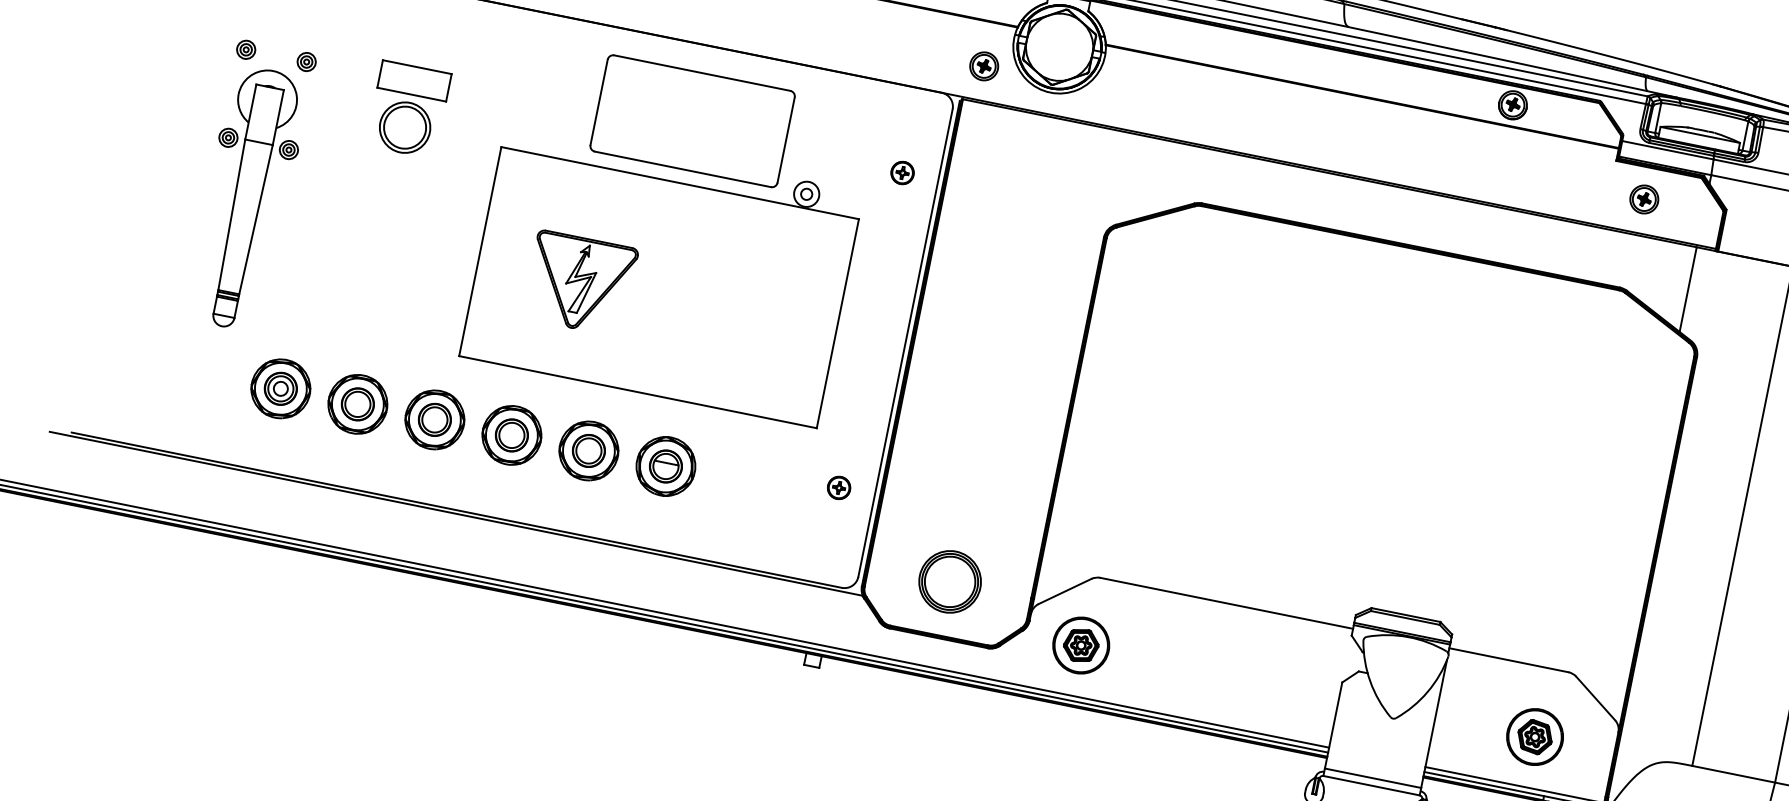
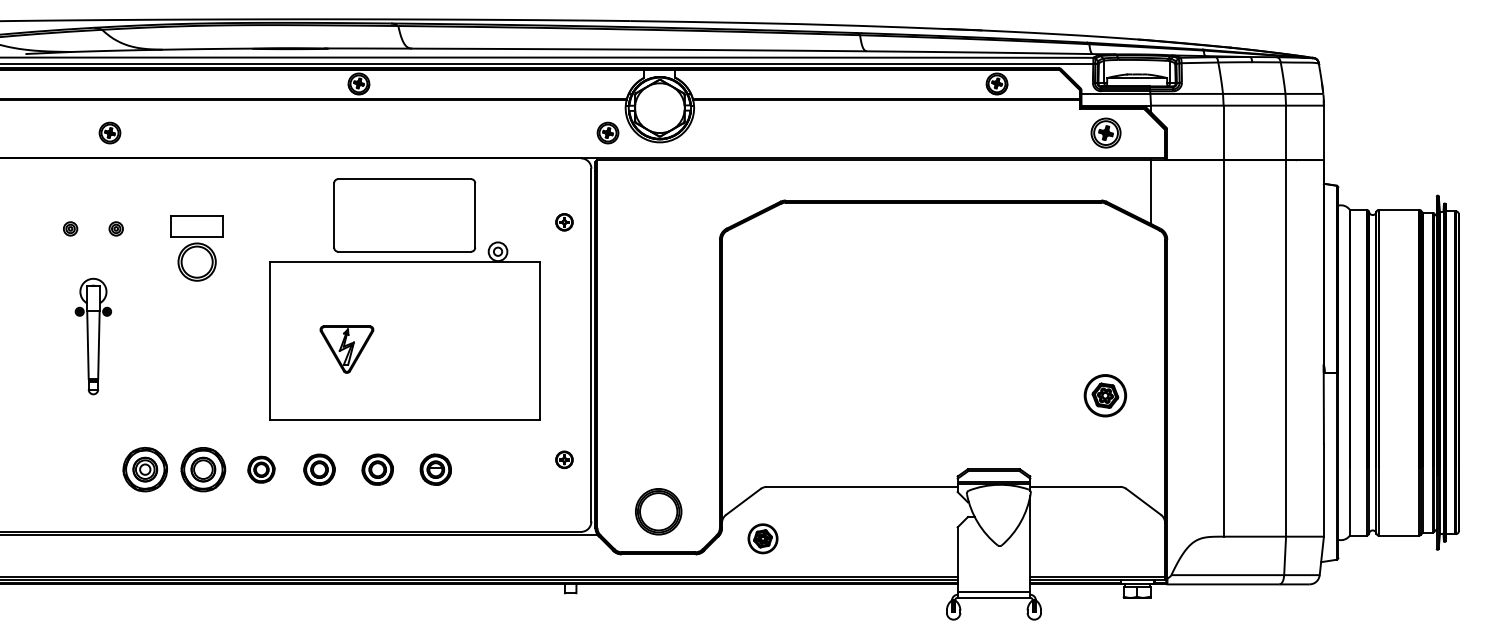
part: (247, 198) -> (93, 336), size x0.6
part: (1643, 198) -> (1105, 132), size x1.4
part: (579, 283) -> (346, 349), size x0.7
part: (434, 419) -> (261, 469), size x0.6
part: (511, 435) -> (319, 469), size x0.7
part: (588, 450) -> (377, 469), size x0.7
part: (665, 466) -> (435, 469), size x0.7
part: (1080, 645) -> (762, 538), size x0.7
part: (1535, 736) -> (1105, 395), moved

